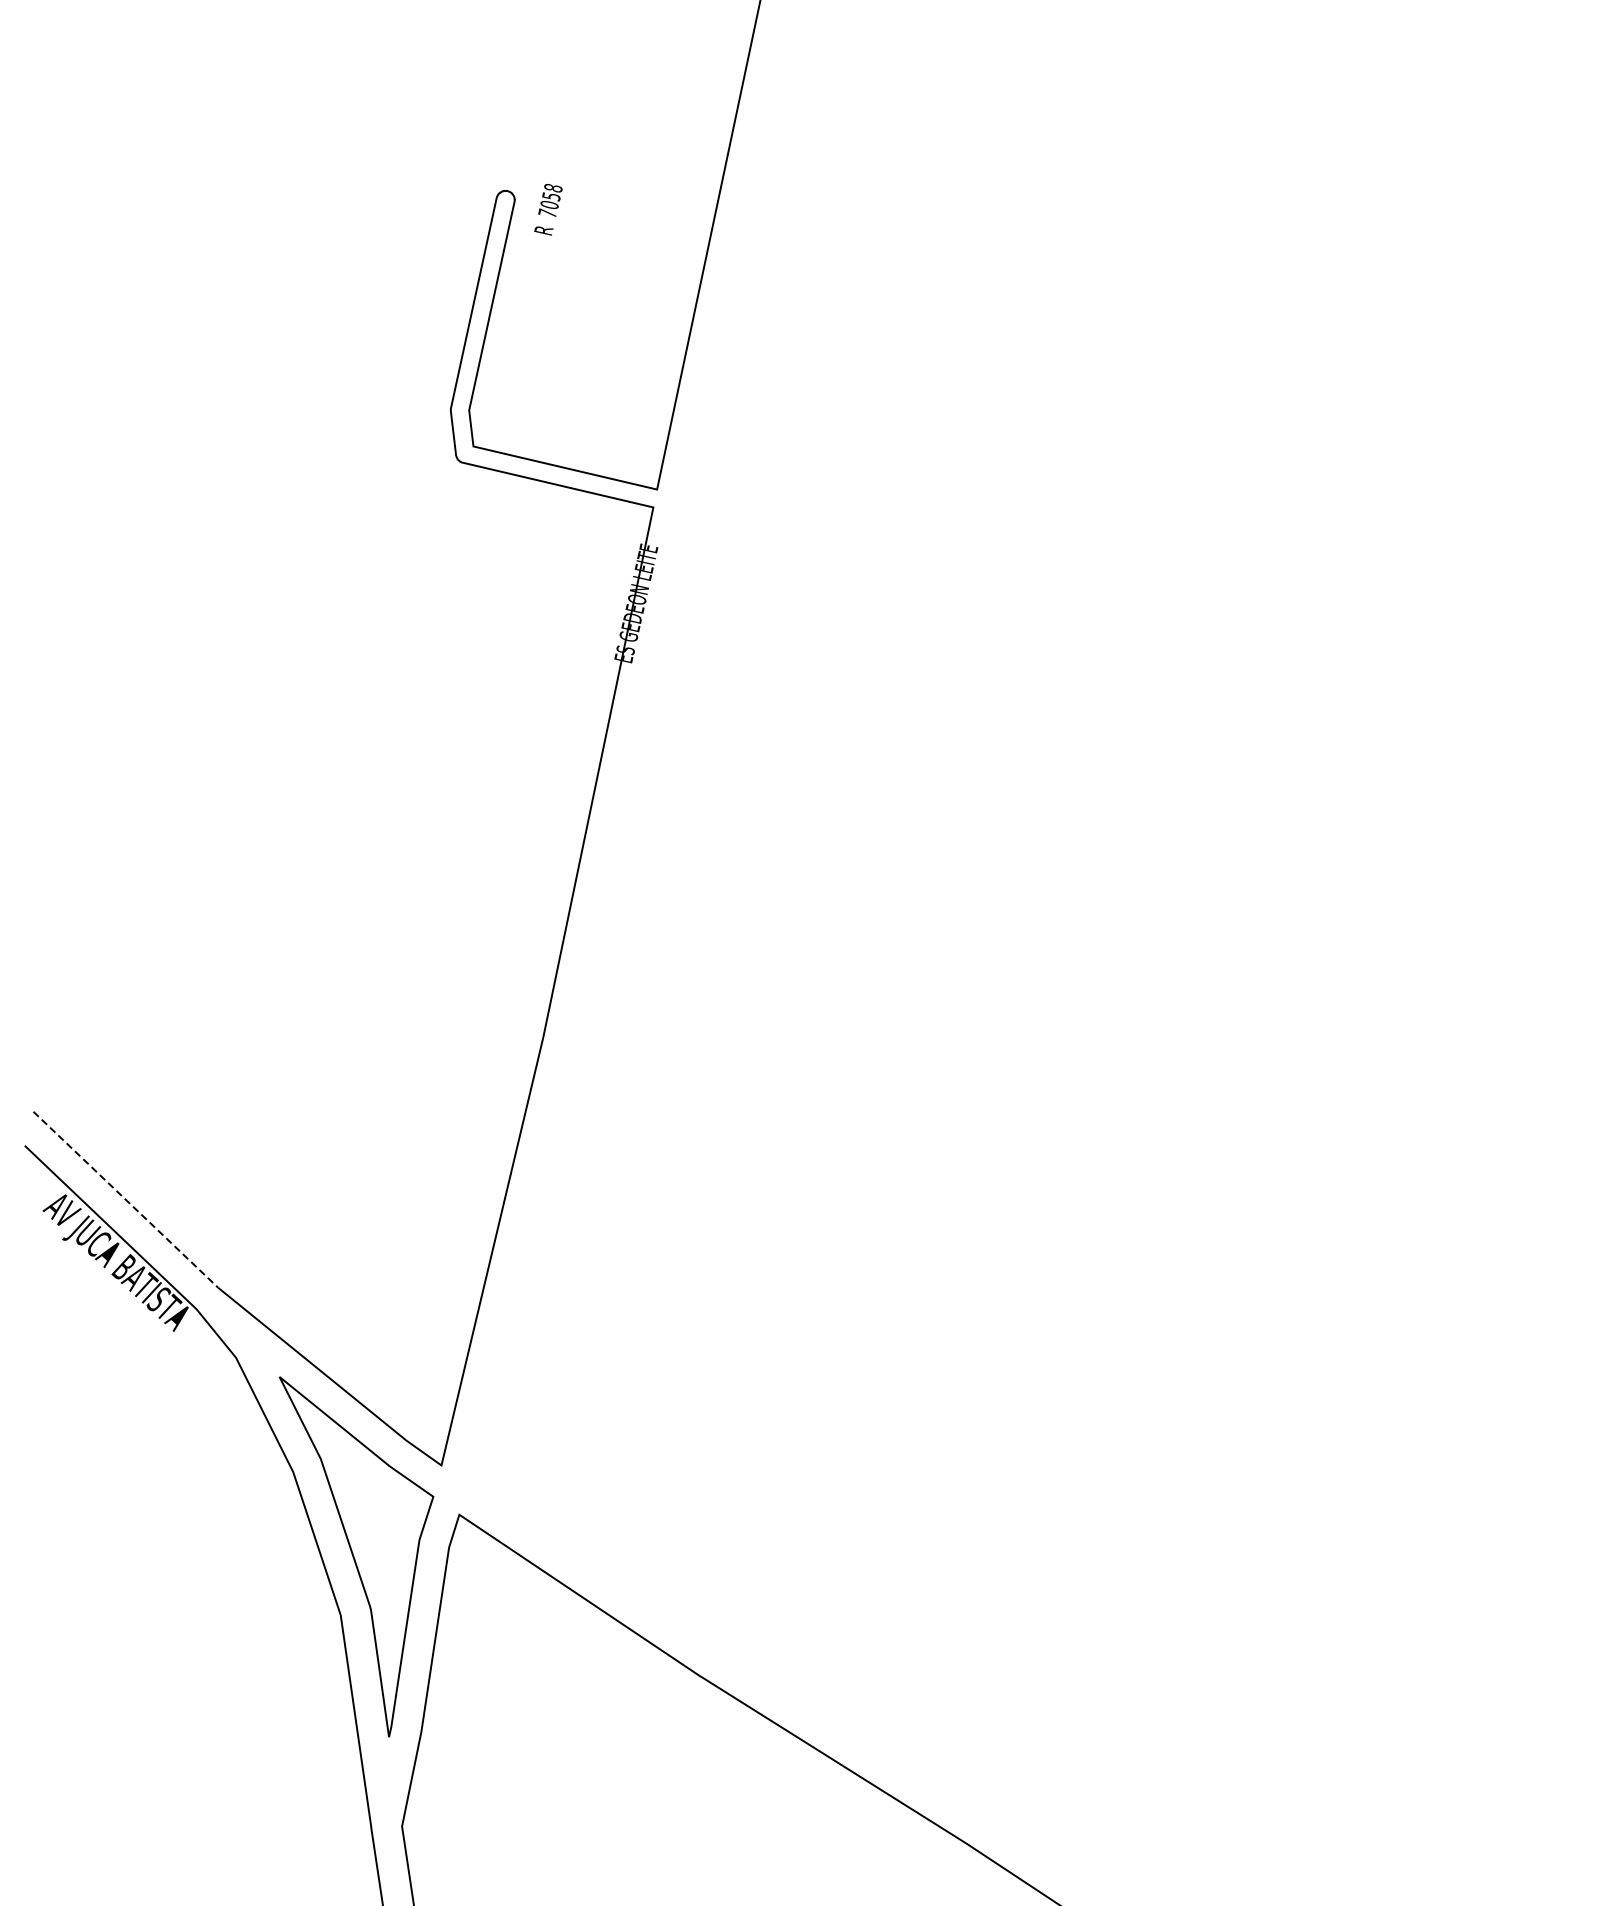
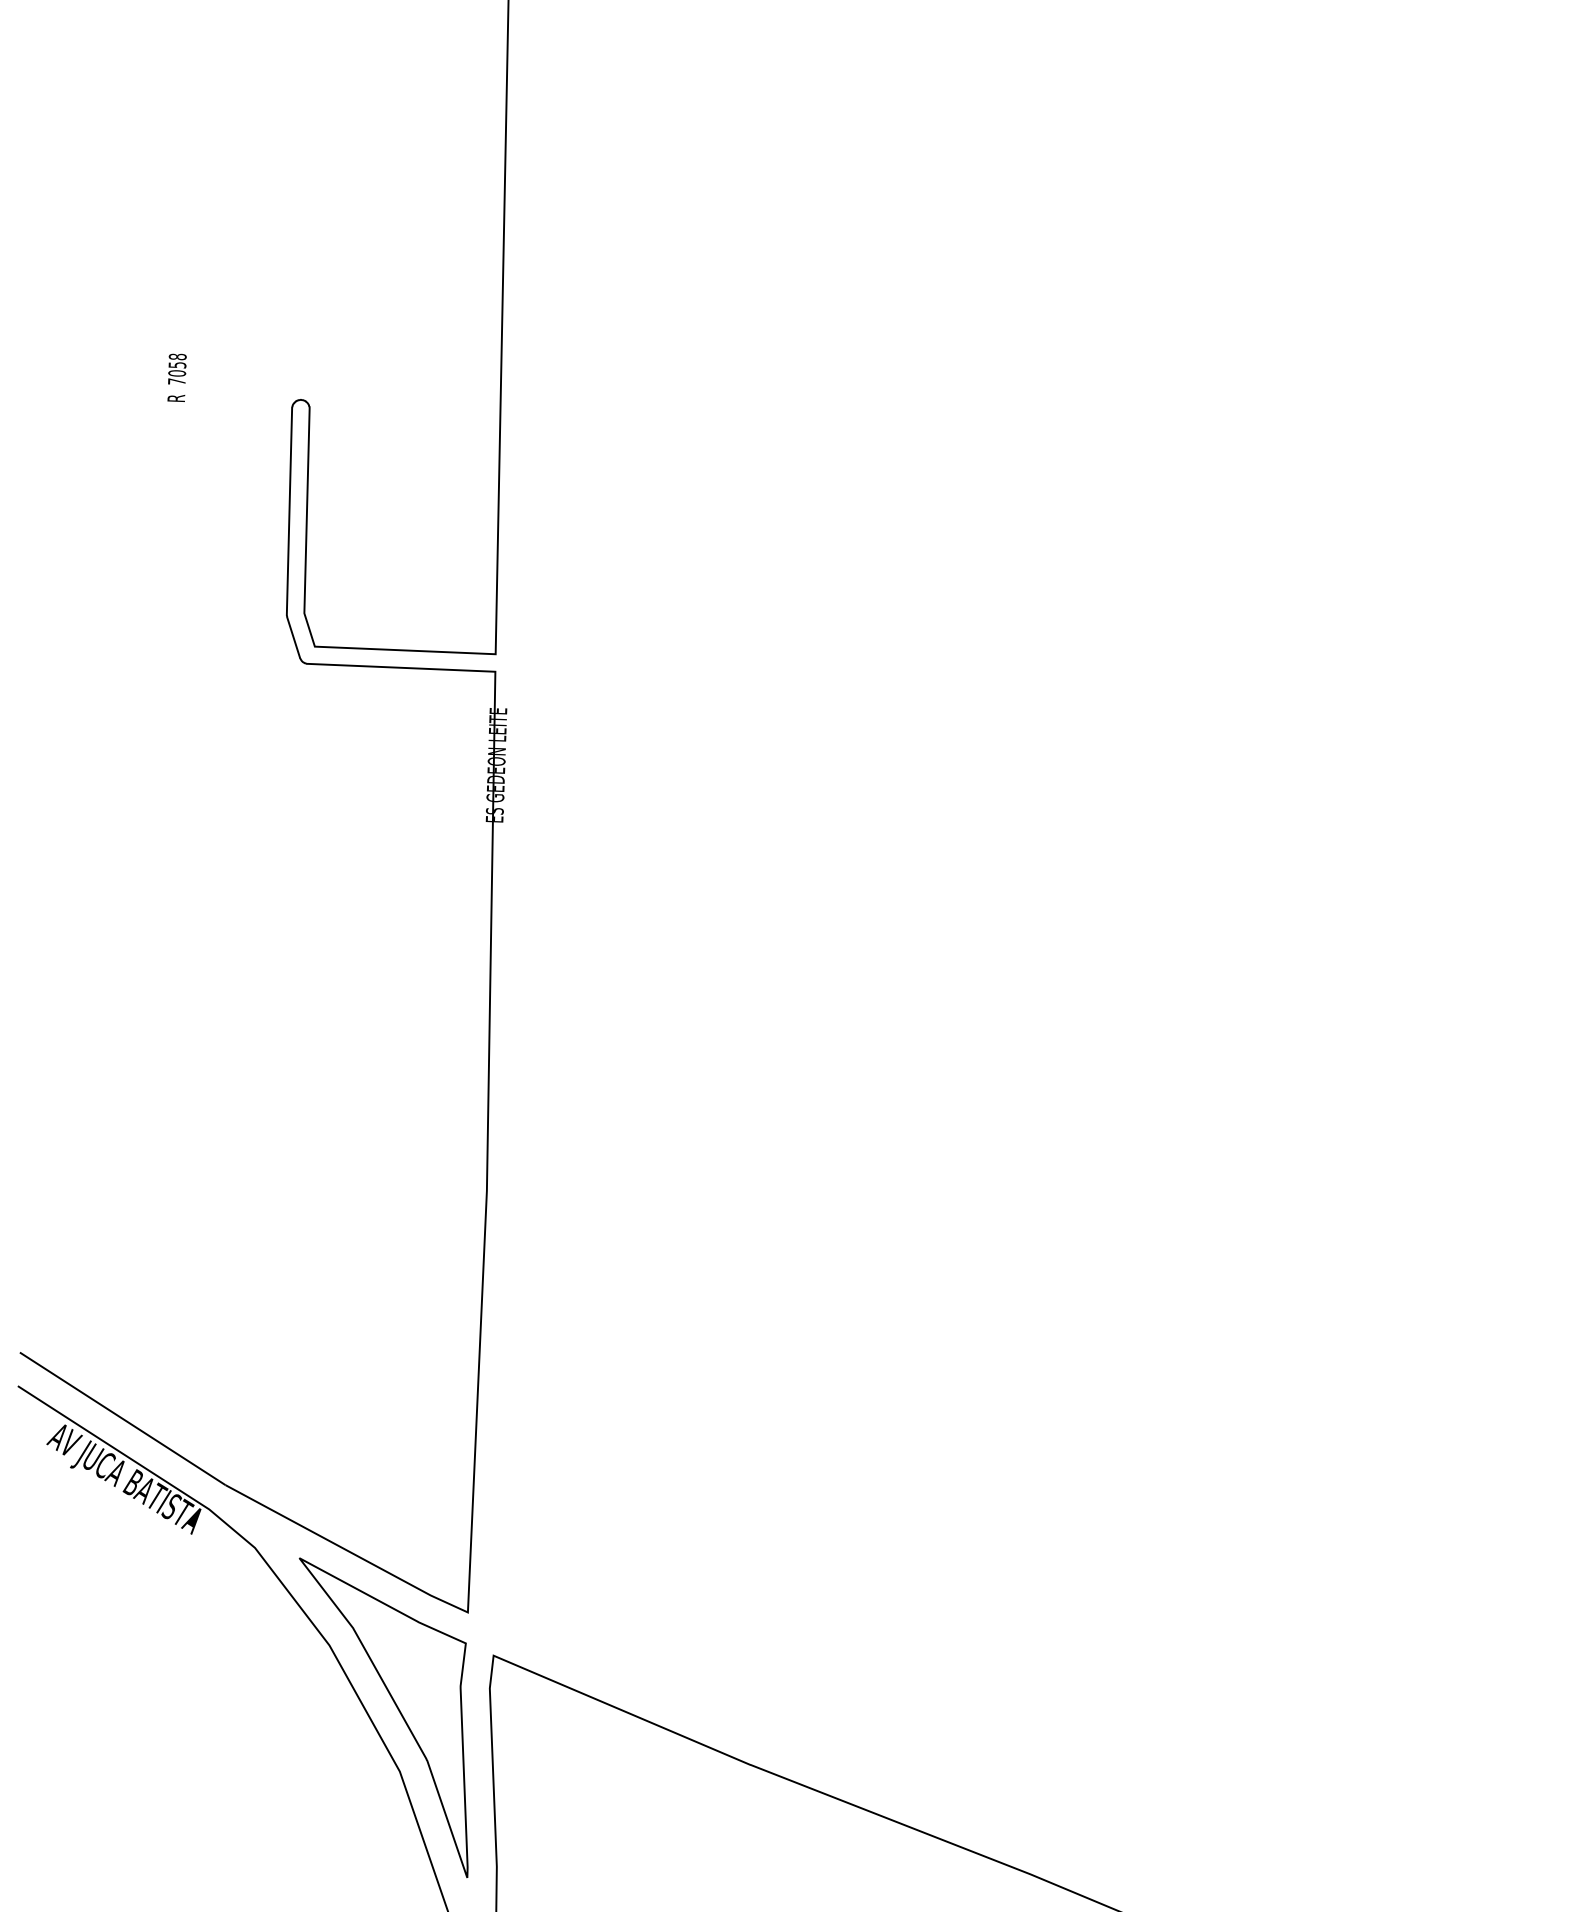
text: (548, 208) -> (176, 377), moved
line: (126, 1200) -> (123, 1419), dashed -> solid

